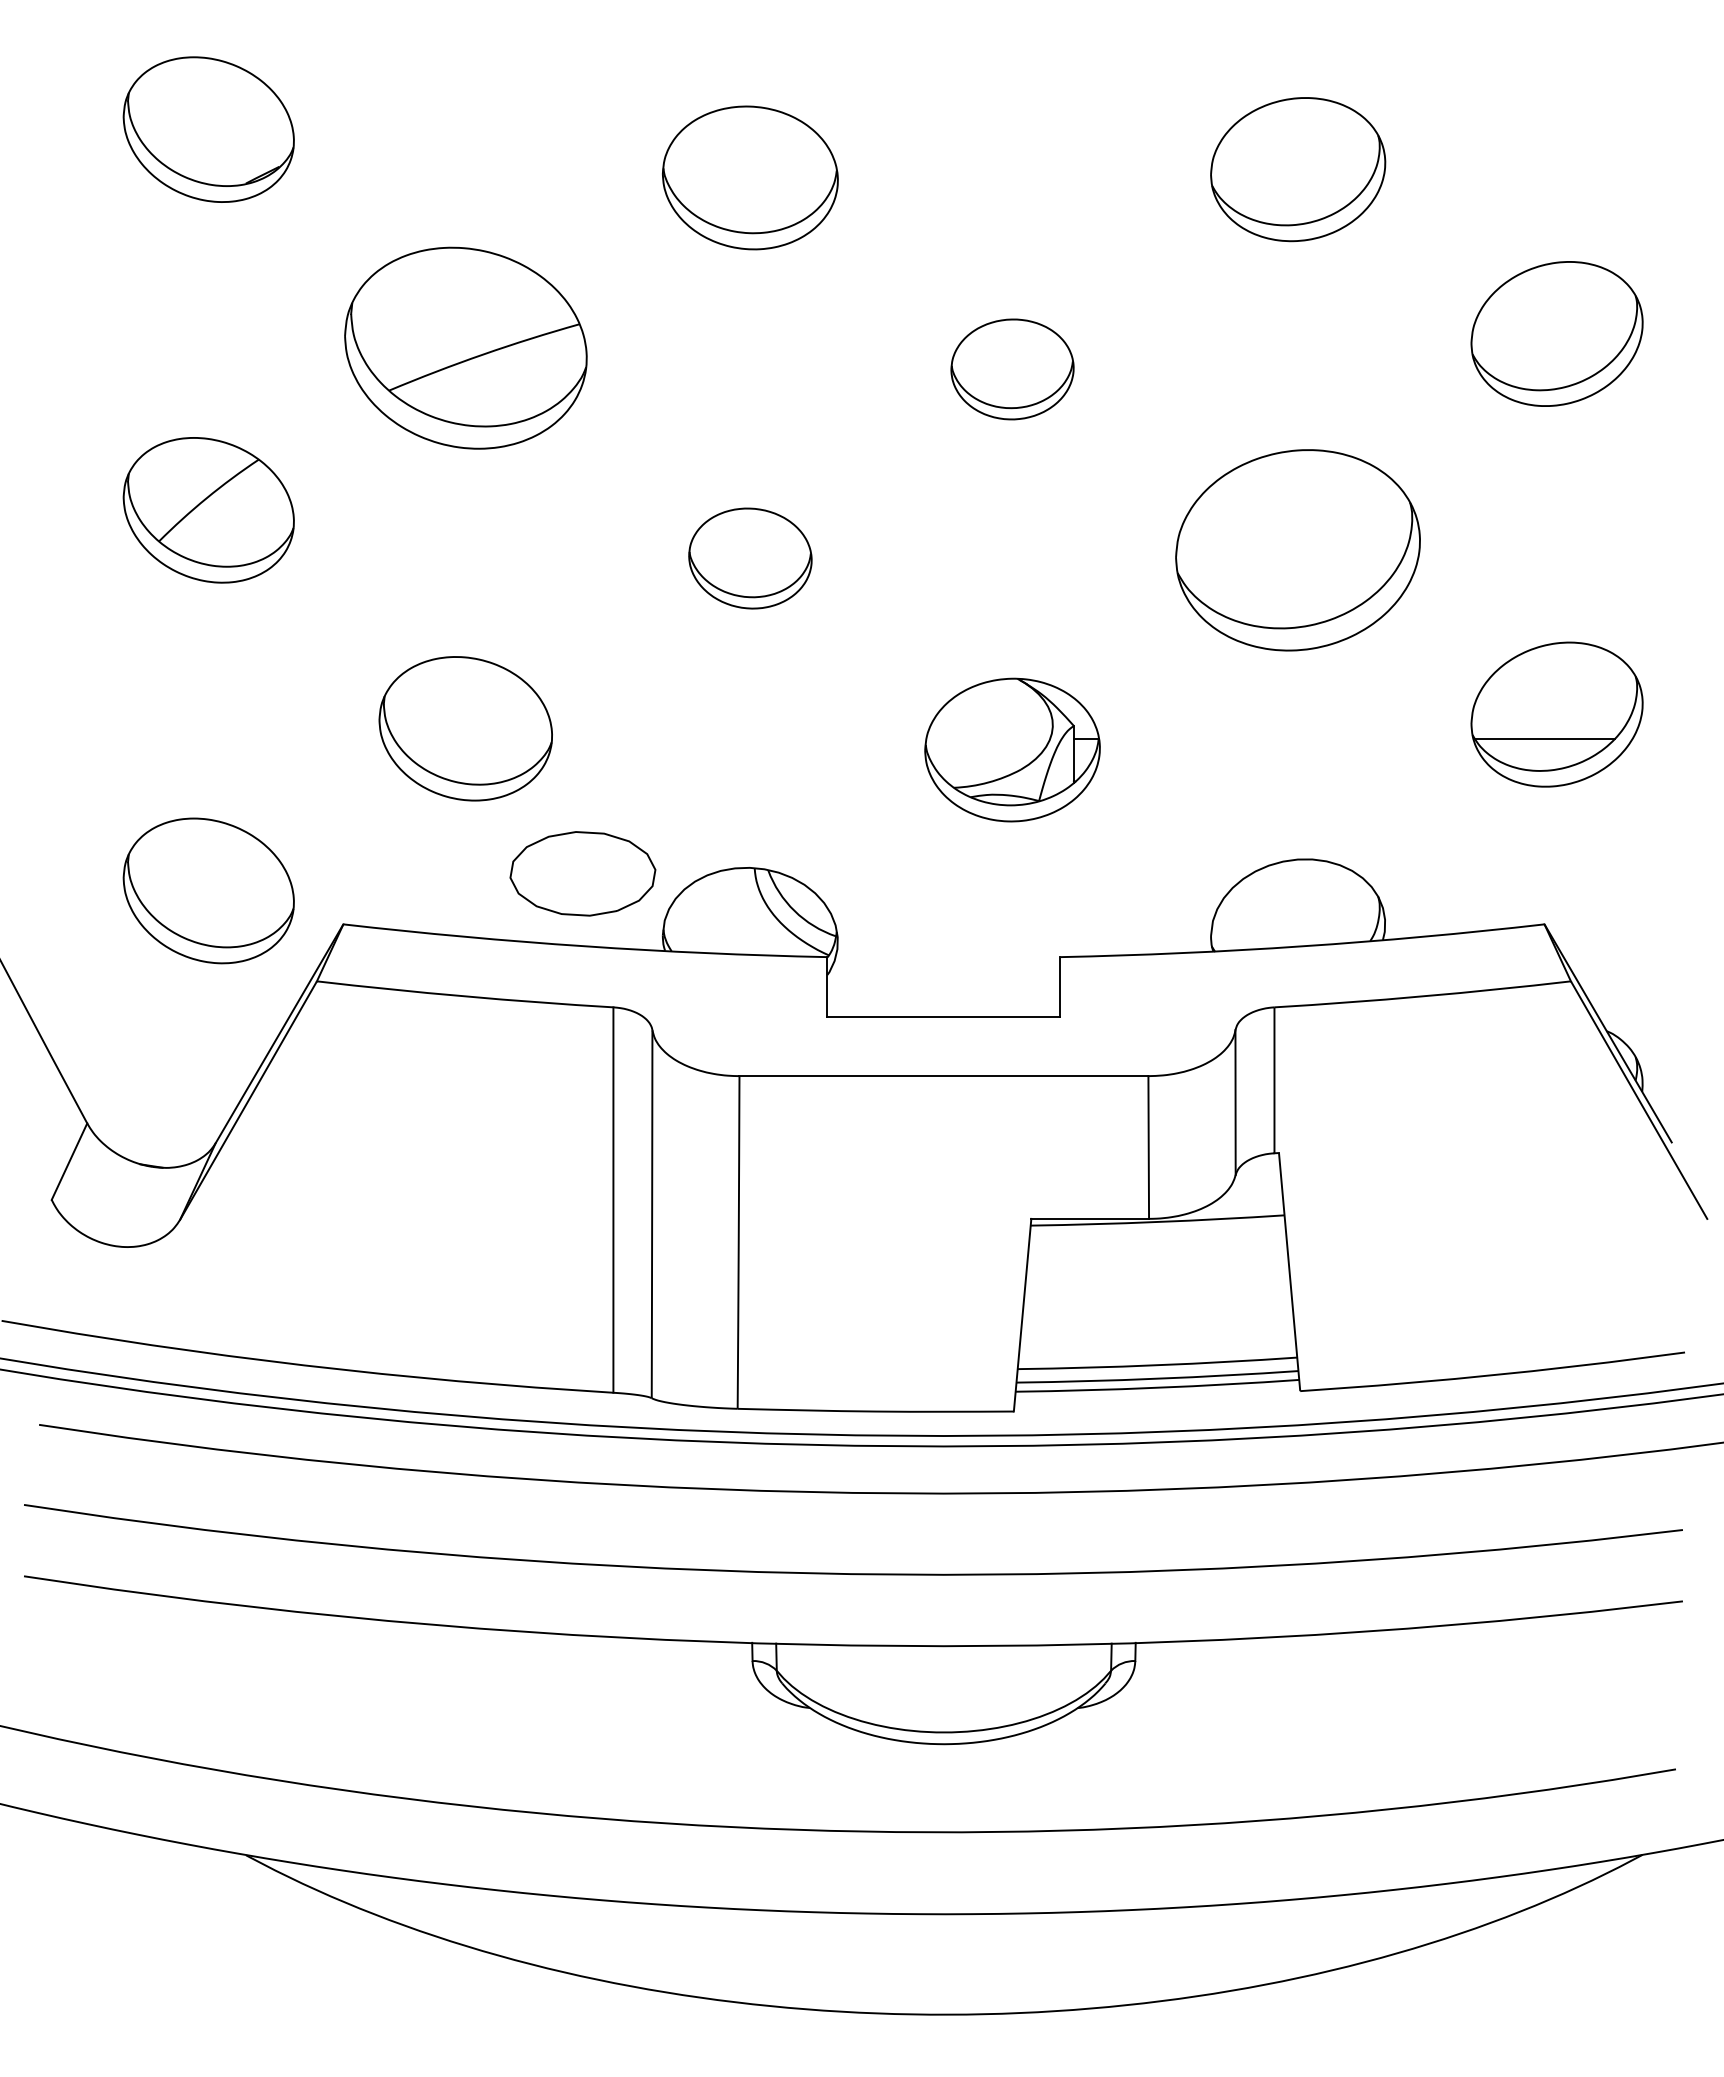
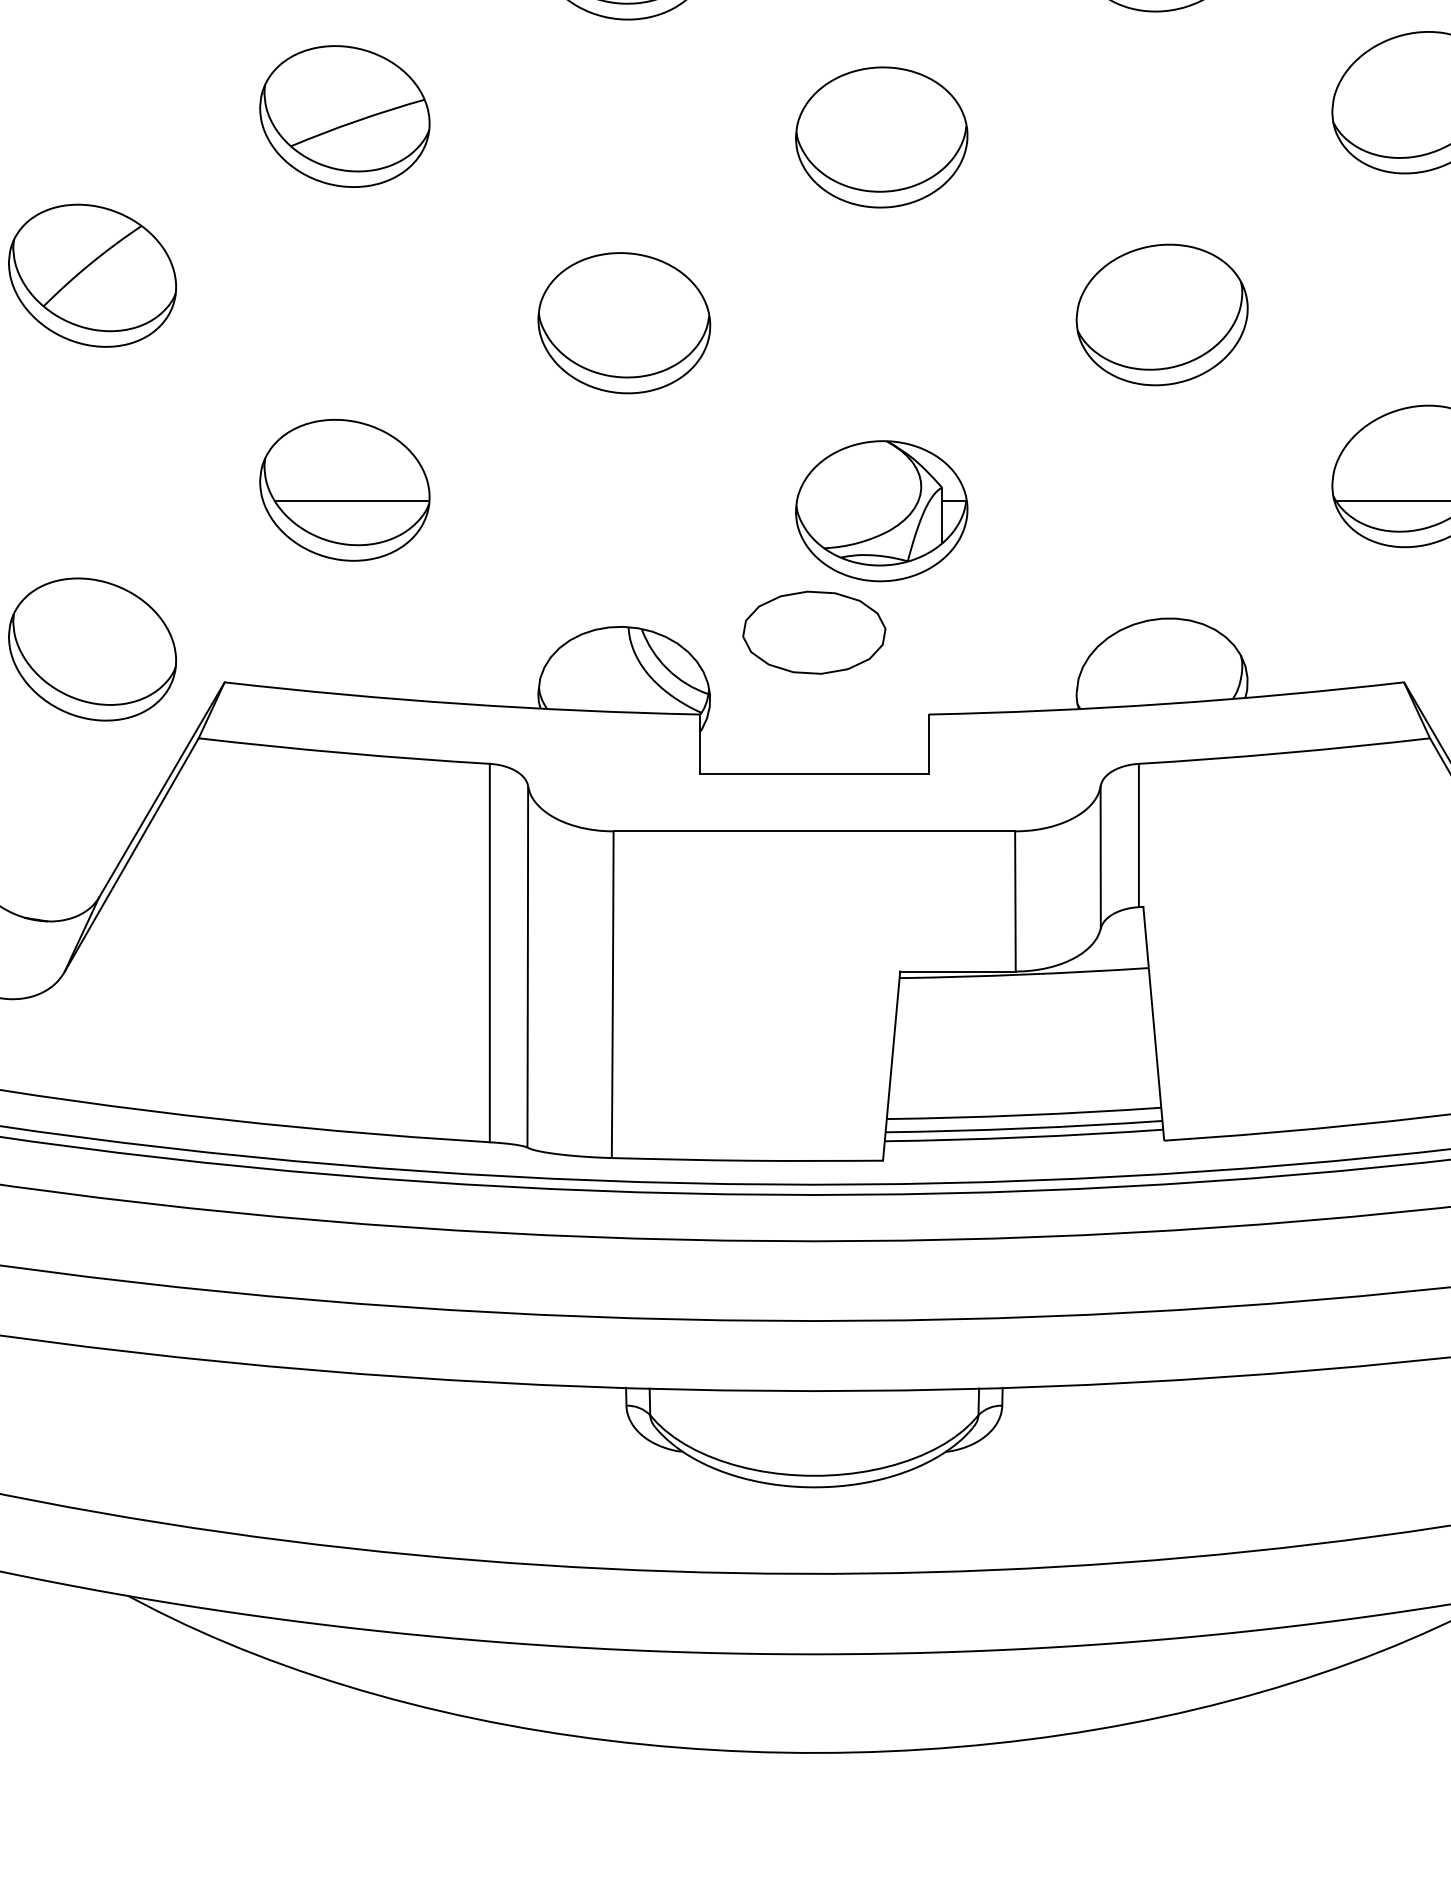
part: (465, 347) -> (344, 115), size x0.71
part: (1012, 369) -> (881, 137), size x1.43
part: (1298, 549) -> (1162, 314), size x0.71
part: (750, 558) -> (624, 323), size x1.43
line: (472, 739) -> (351, 500), added
part: (582, 873) -> (813, 632), moved

